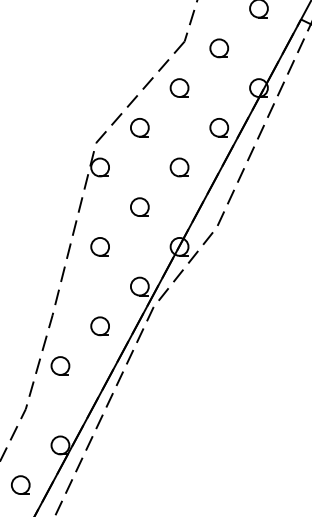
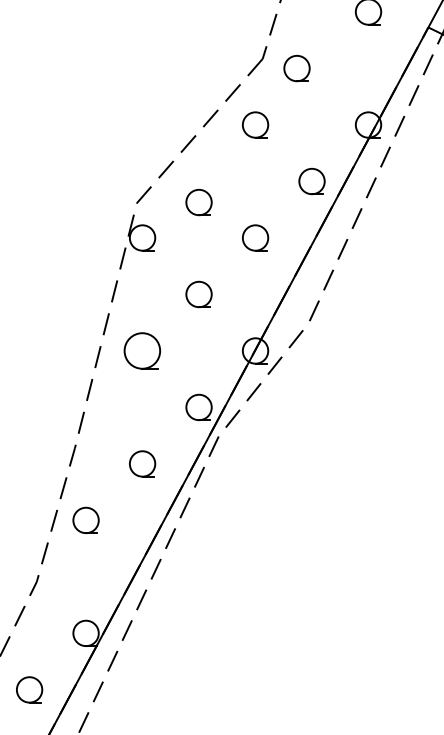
part: (218, 48) -> (296, 68), moved
part: (139, 127) -> (198, 202), moved
part: (100, 246) -> (142, 350), size x1.4

